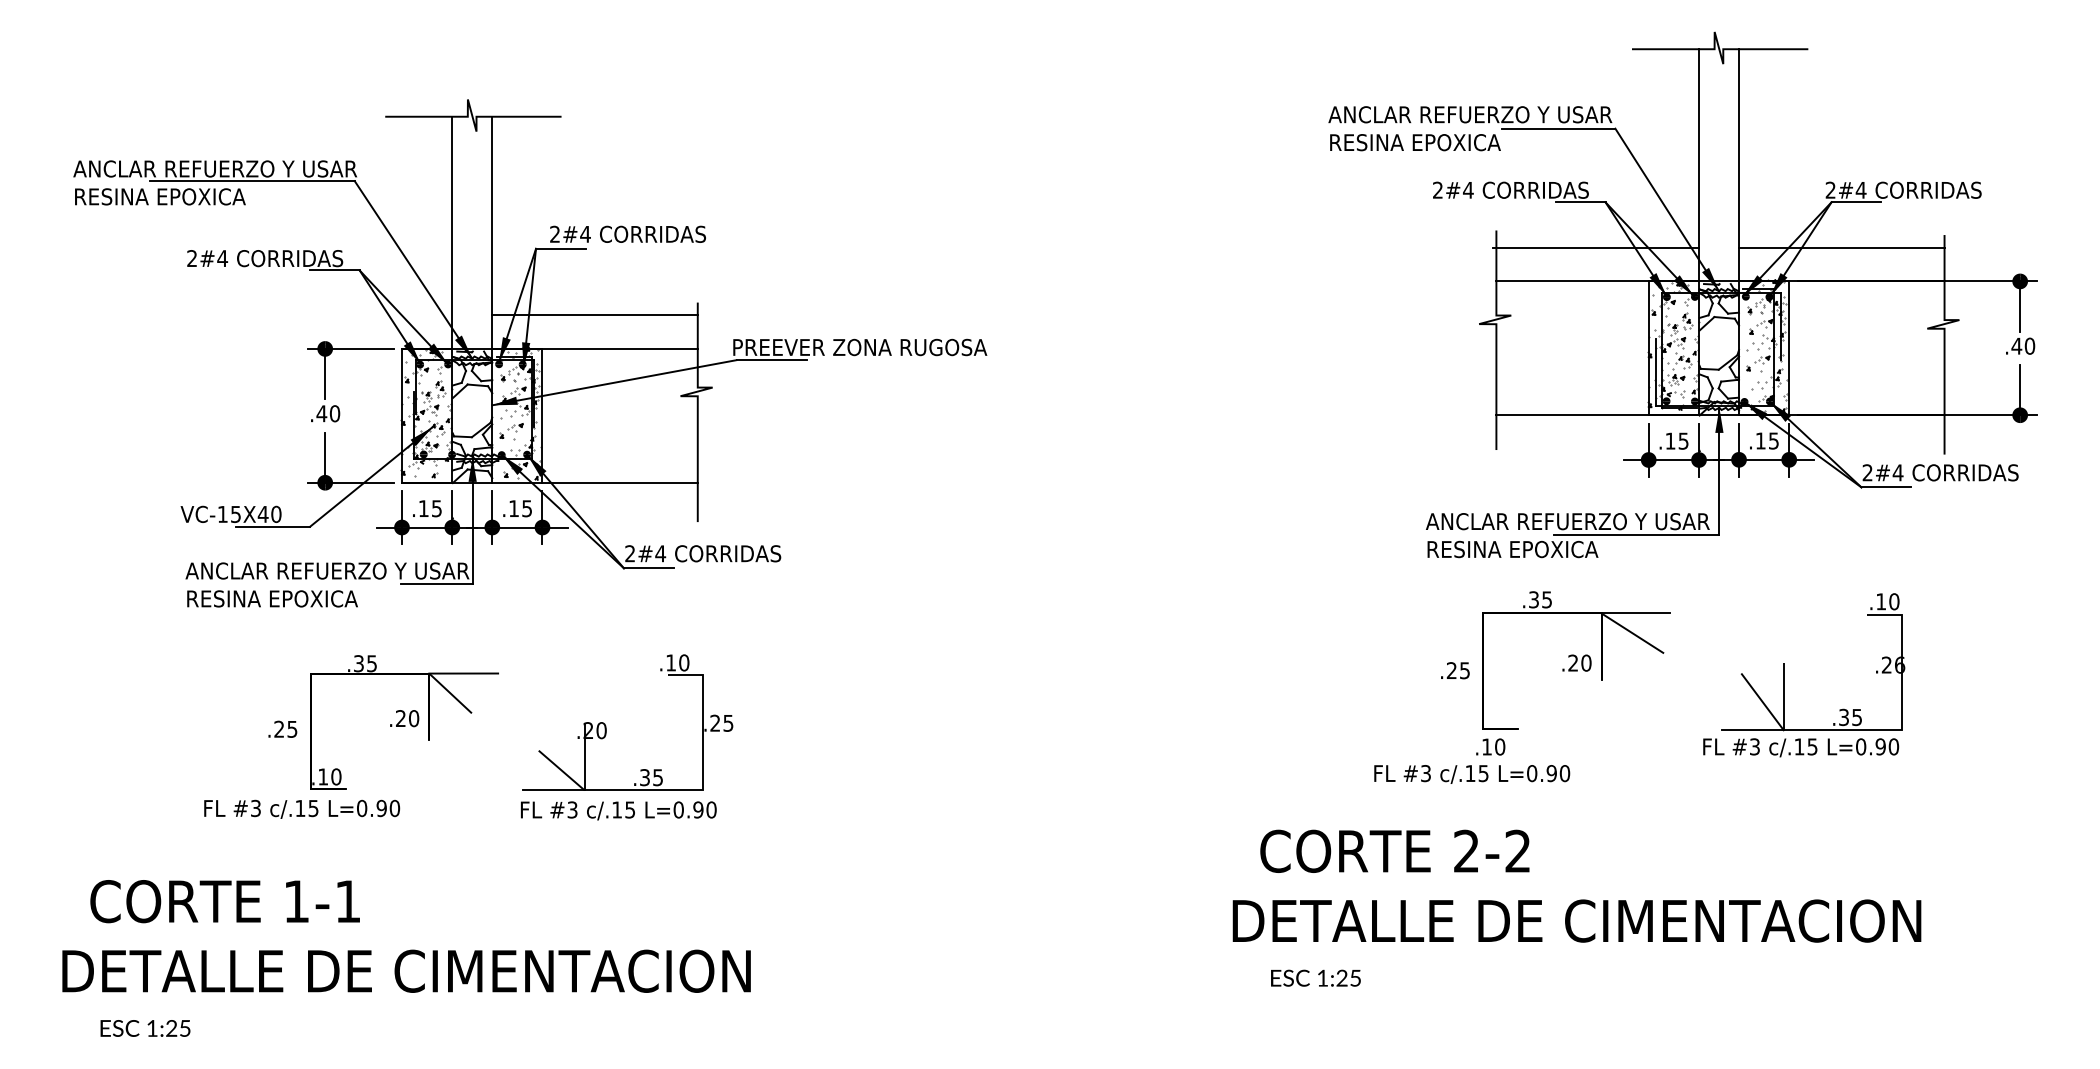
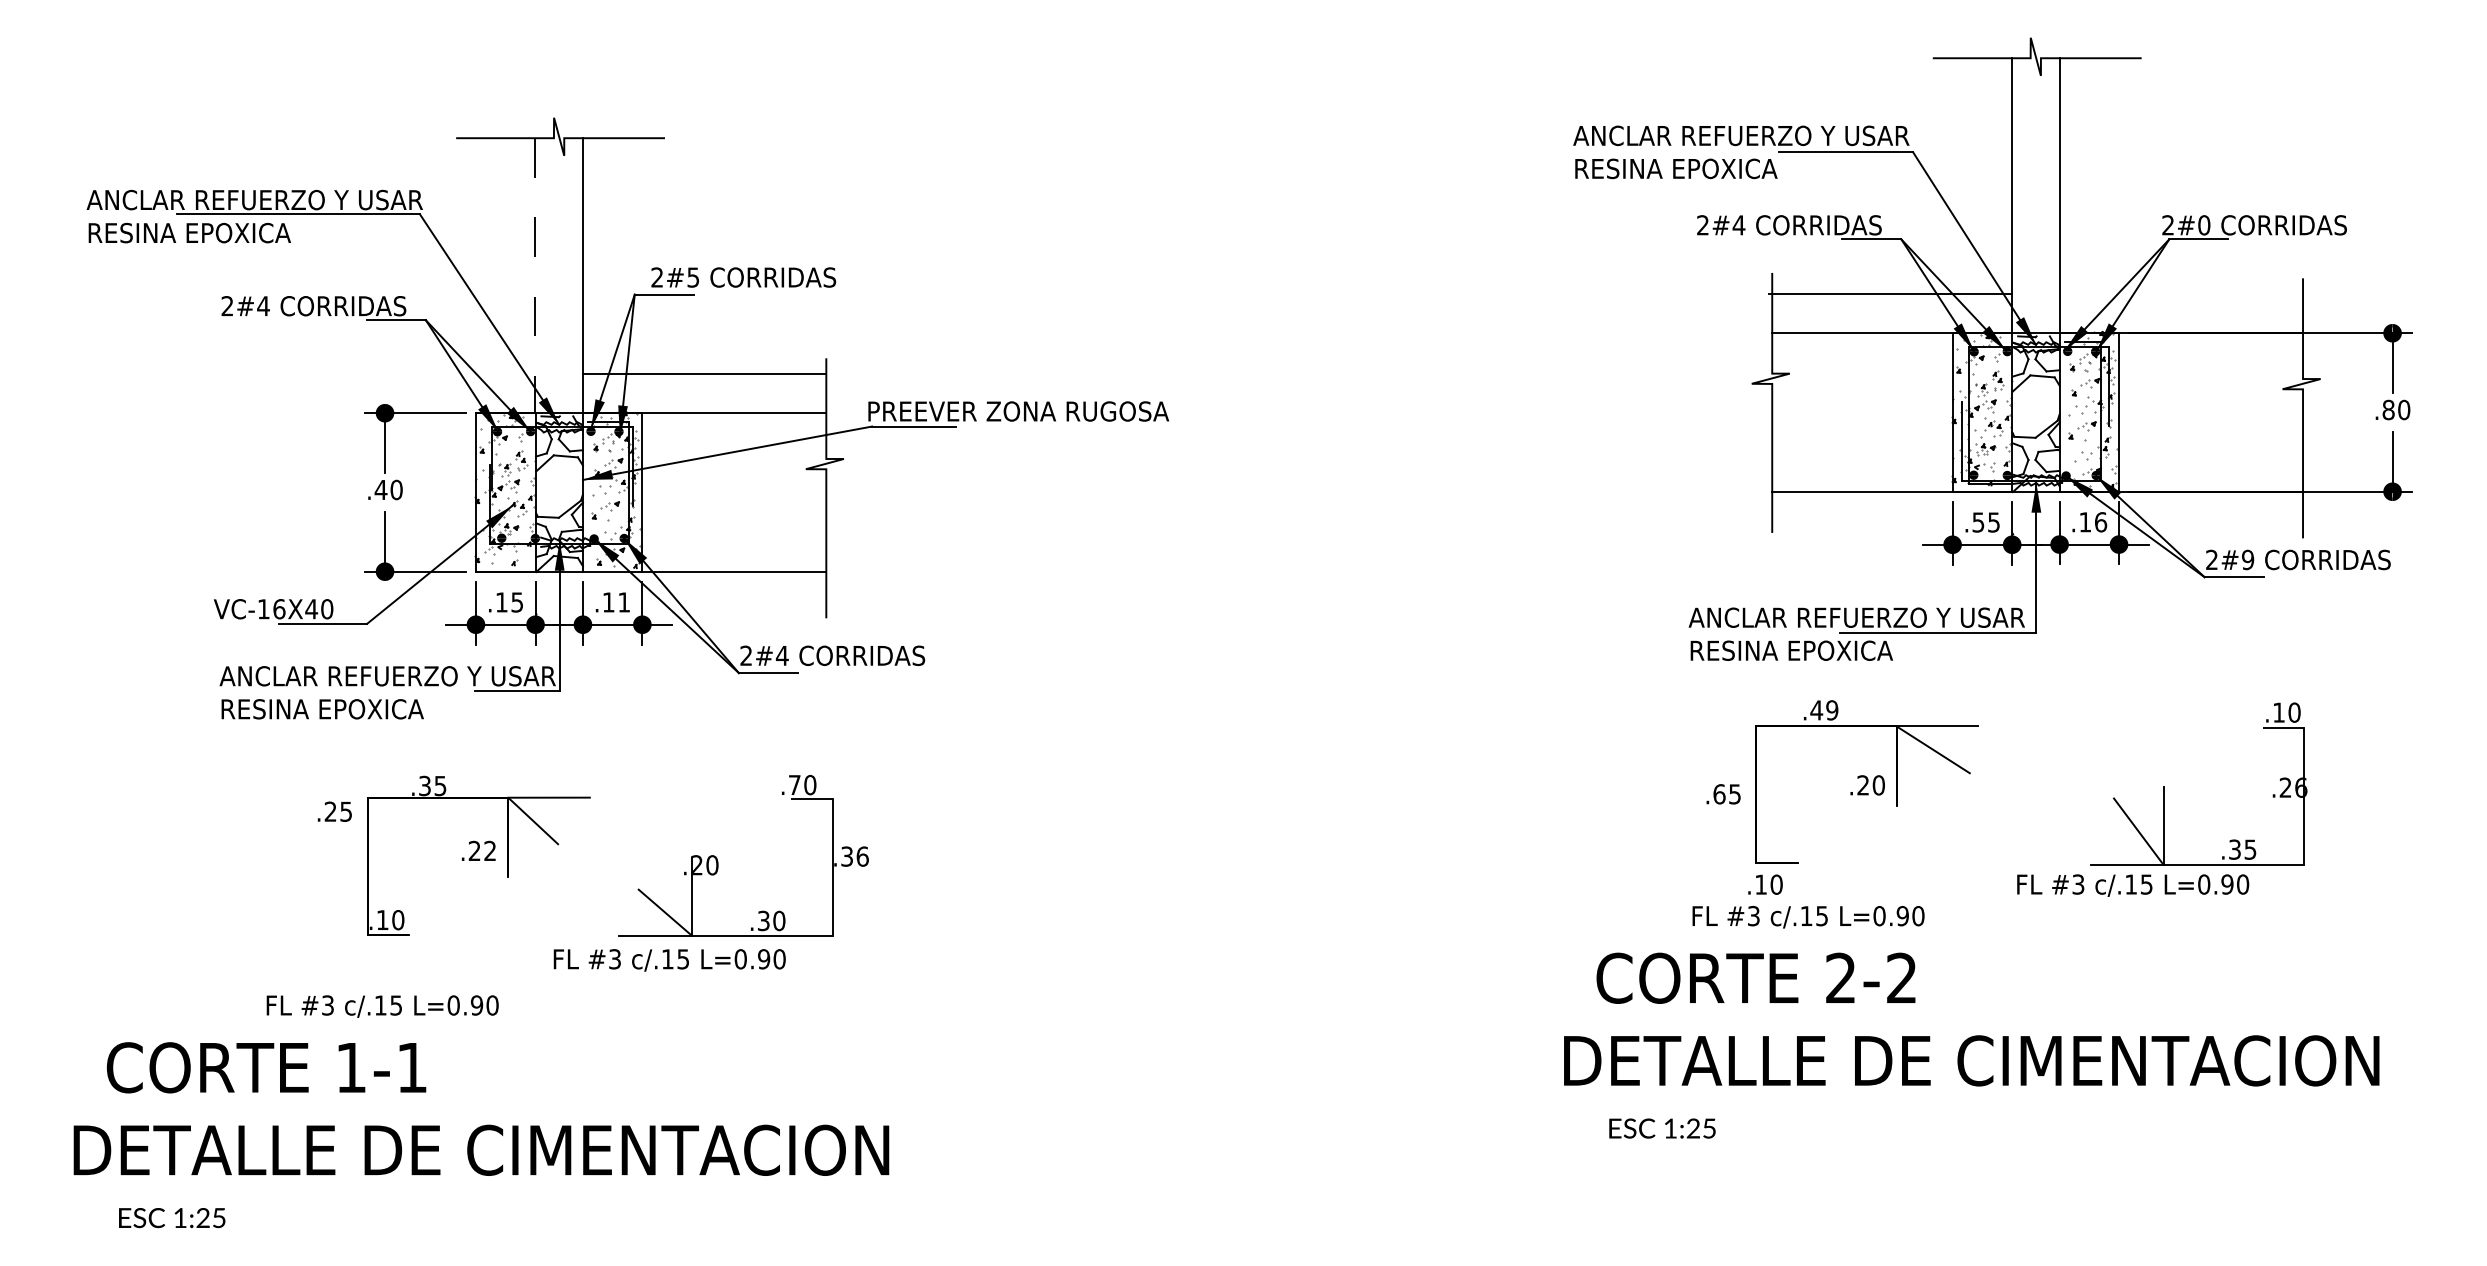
text: (1860, 190) -> (2203, 225), 2#4 -> 2#0
line: (452, 232) -> (535, 275), solid -> dashed
text: (584, 234) -> (692, 277), 2#4 -> 2#5
line: (1841, 247) -> (2181, 293), removed
text: (2016, 345) -> (2388, 409), .40 -> .80
text: (1670, 441) -> (1978, 522), .15 -> .55
text: (1774, 441) -> (2101, 522), .15 -> .16
text: (1897, 472) -> (2247, 559), 2#4 -> 2#9
text: (526, 508) -> (623, 602), .15 -> .11
text: (236, 514) -> (279, 609), VC-15X40 -> VC-16X40
text: (1540, 599) -> (1824, 710), .35 -> .49
text: (670, 662) -> (794, 784), .10 -> .70
part: (1784, 664) -> (2164, 786), moved
text: (1451, 670) -> (1719, 794), .25 -> .65
text: (414, 718) -> (490, 850), .20 -> .22
text: (721, 723) -> (854, 856), .25 -> .36
text: (282, 729) -> (334, 811), moved
text: (1472, 774) -> (1808, 917), moved
text: (658, 777) -> (779, 920), .35 -> .30
text: (301, 809) -> (382, 1006), moved
text: (618, 811) -> (669, 960), moved
text: (1576, 908) -> (1971, 1045), moved

